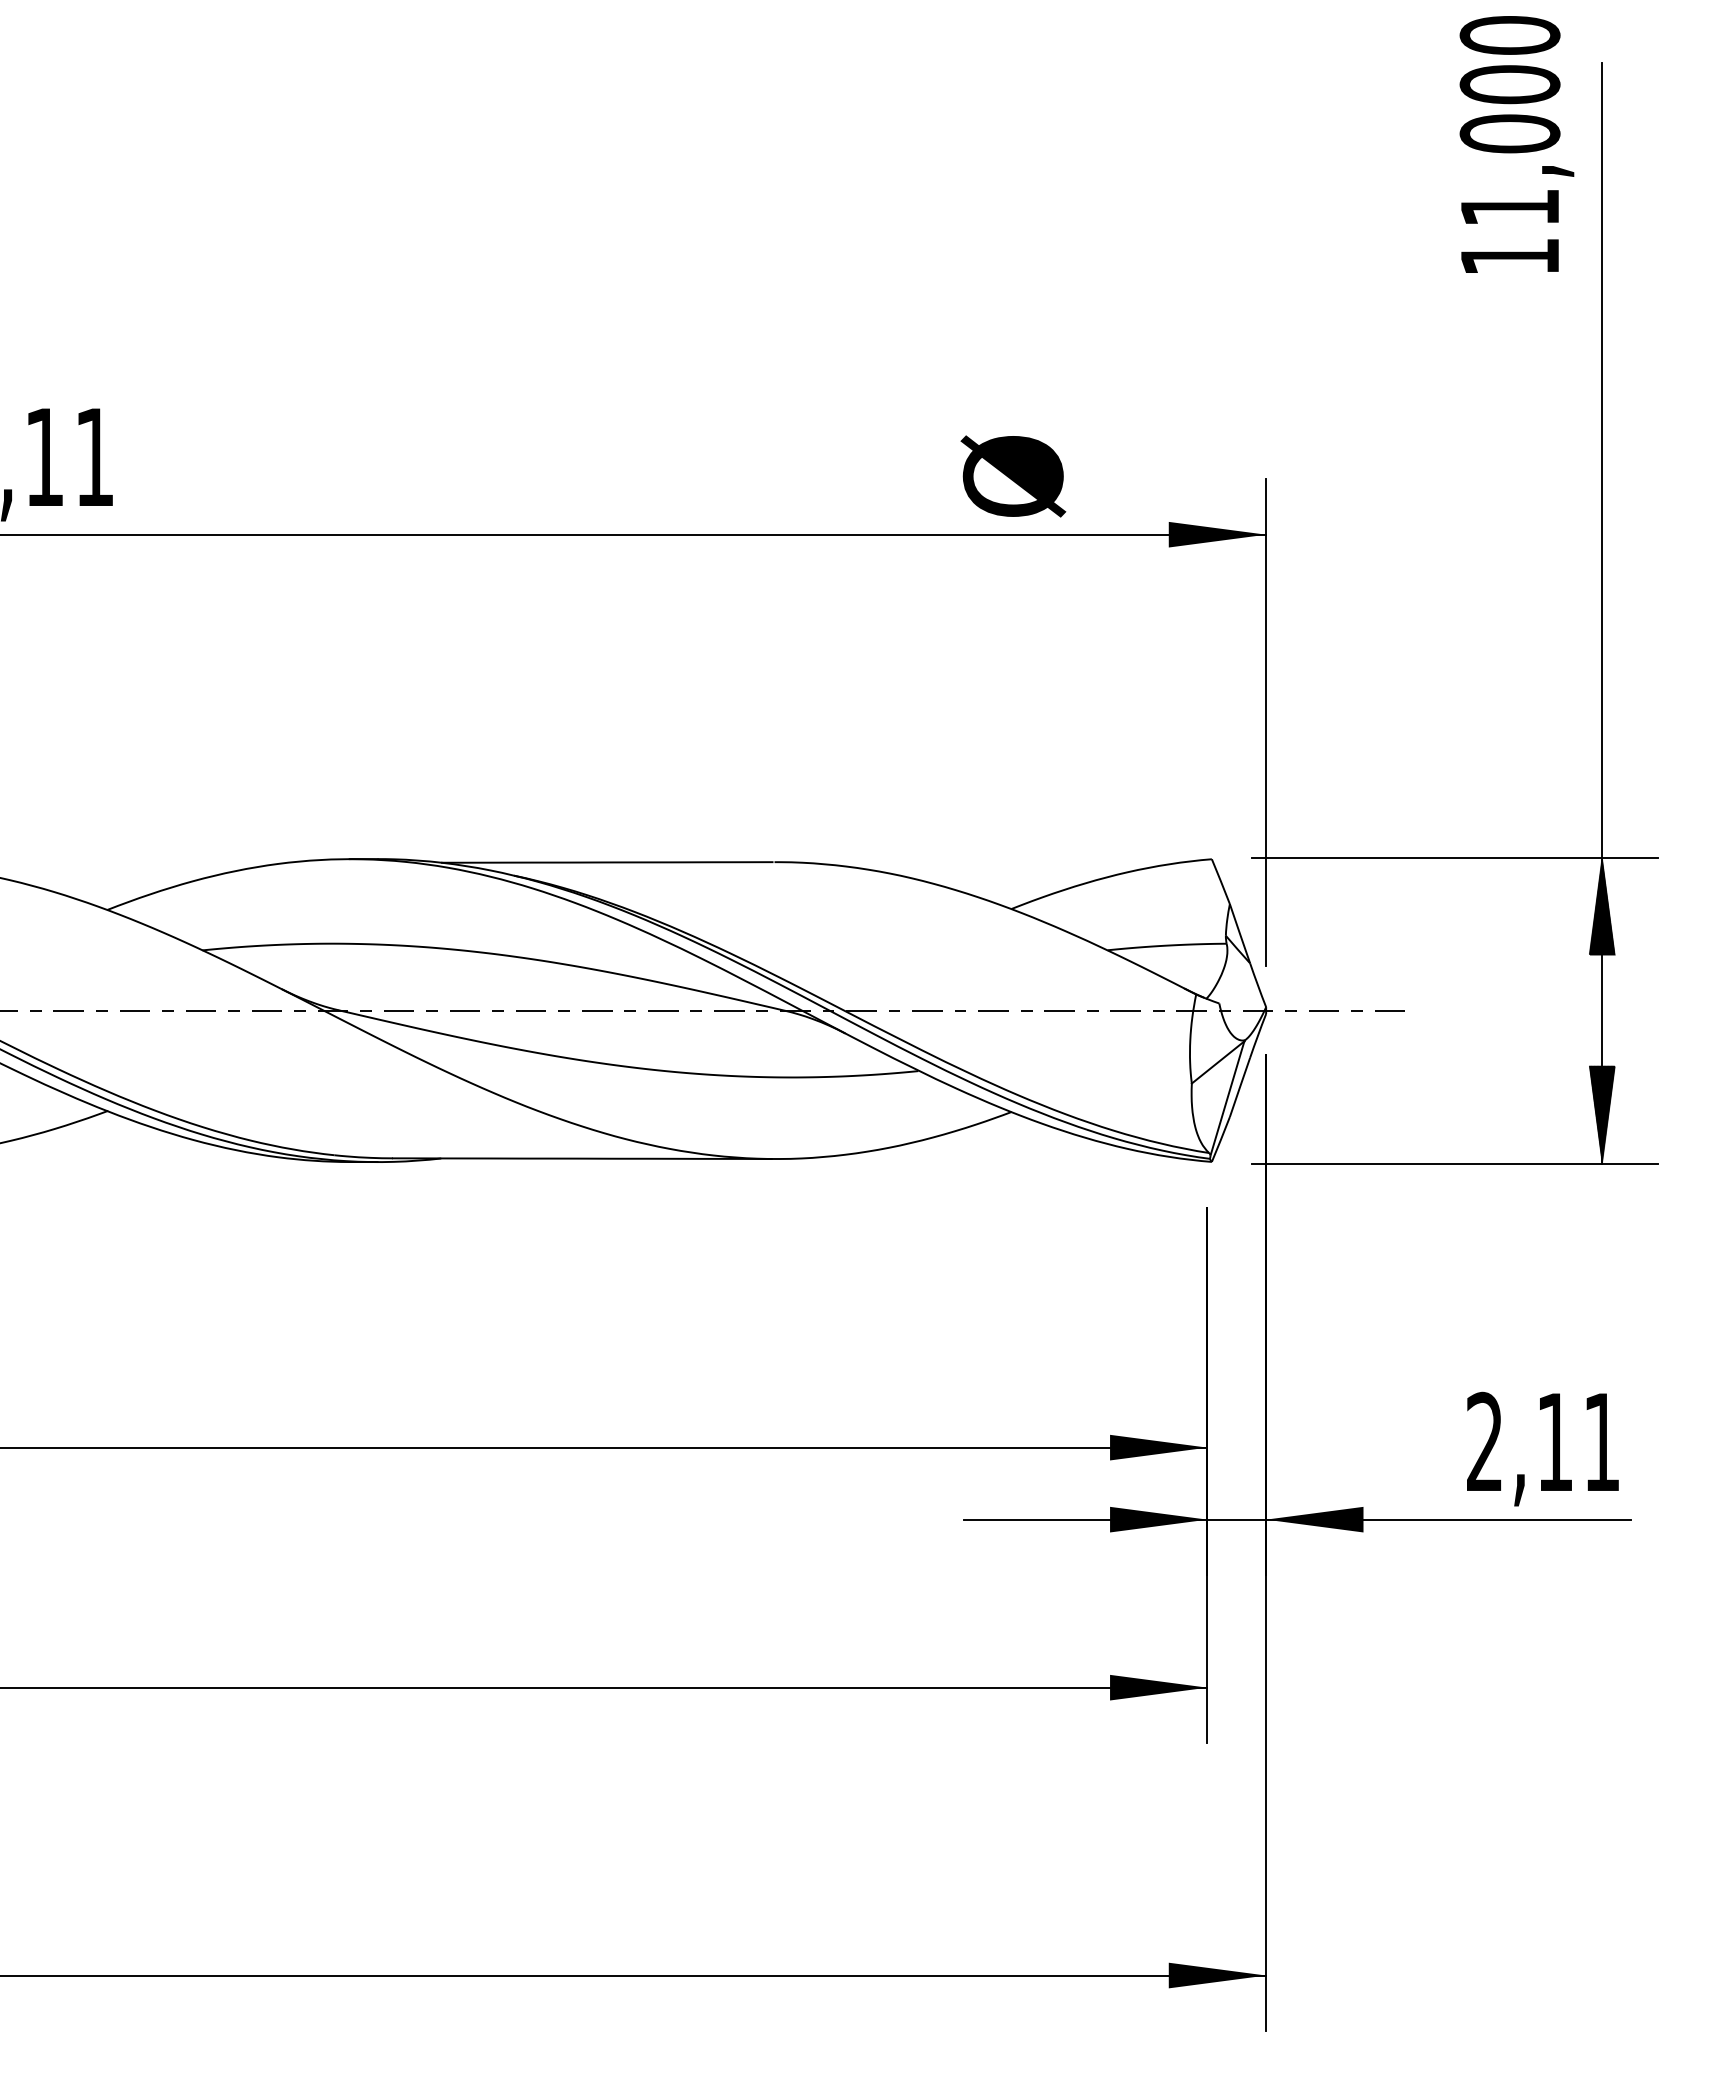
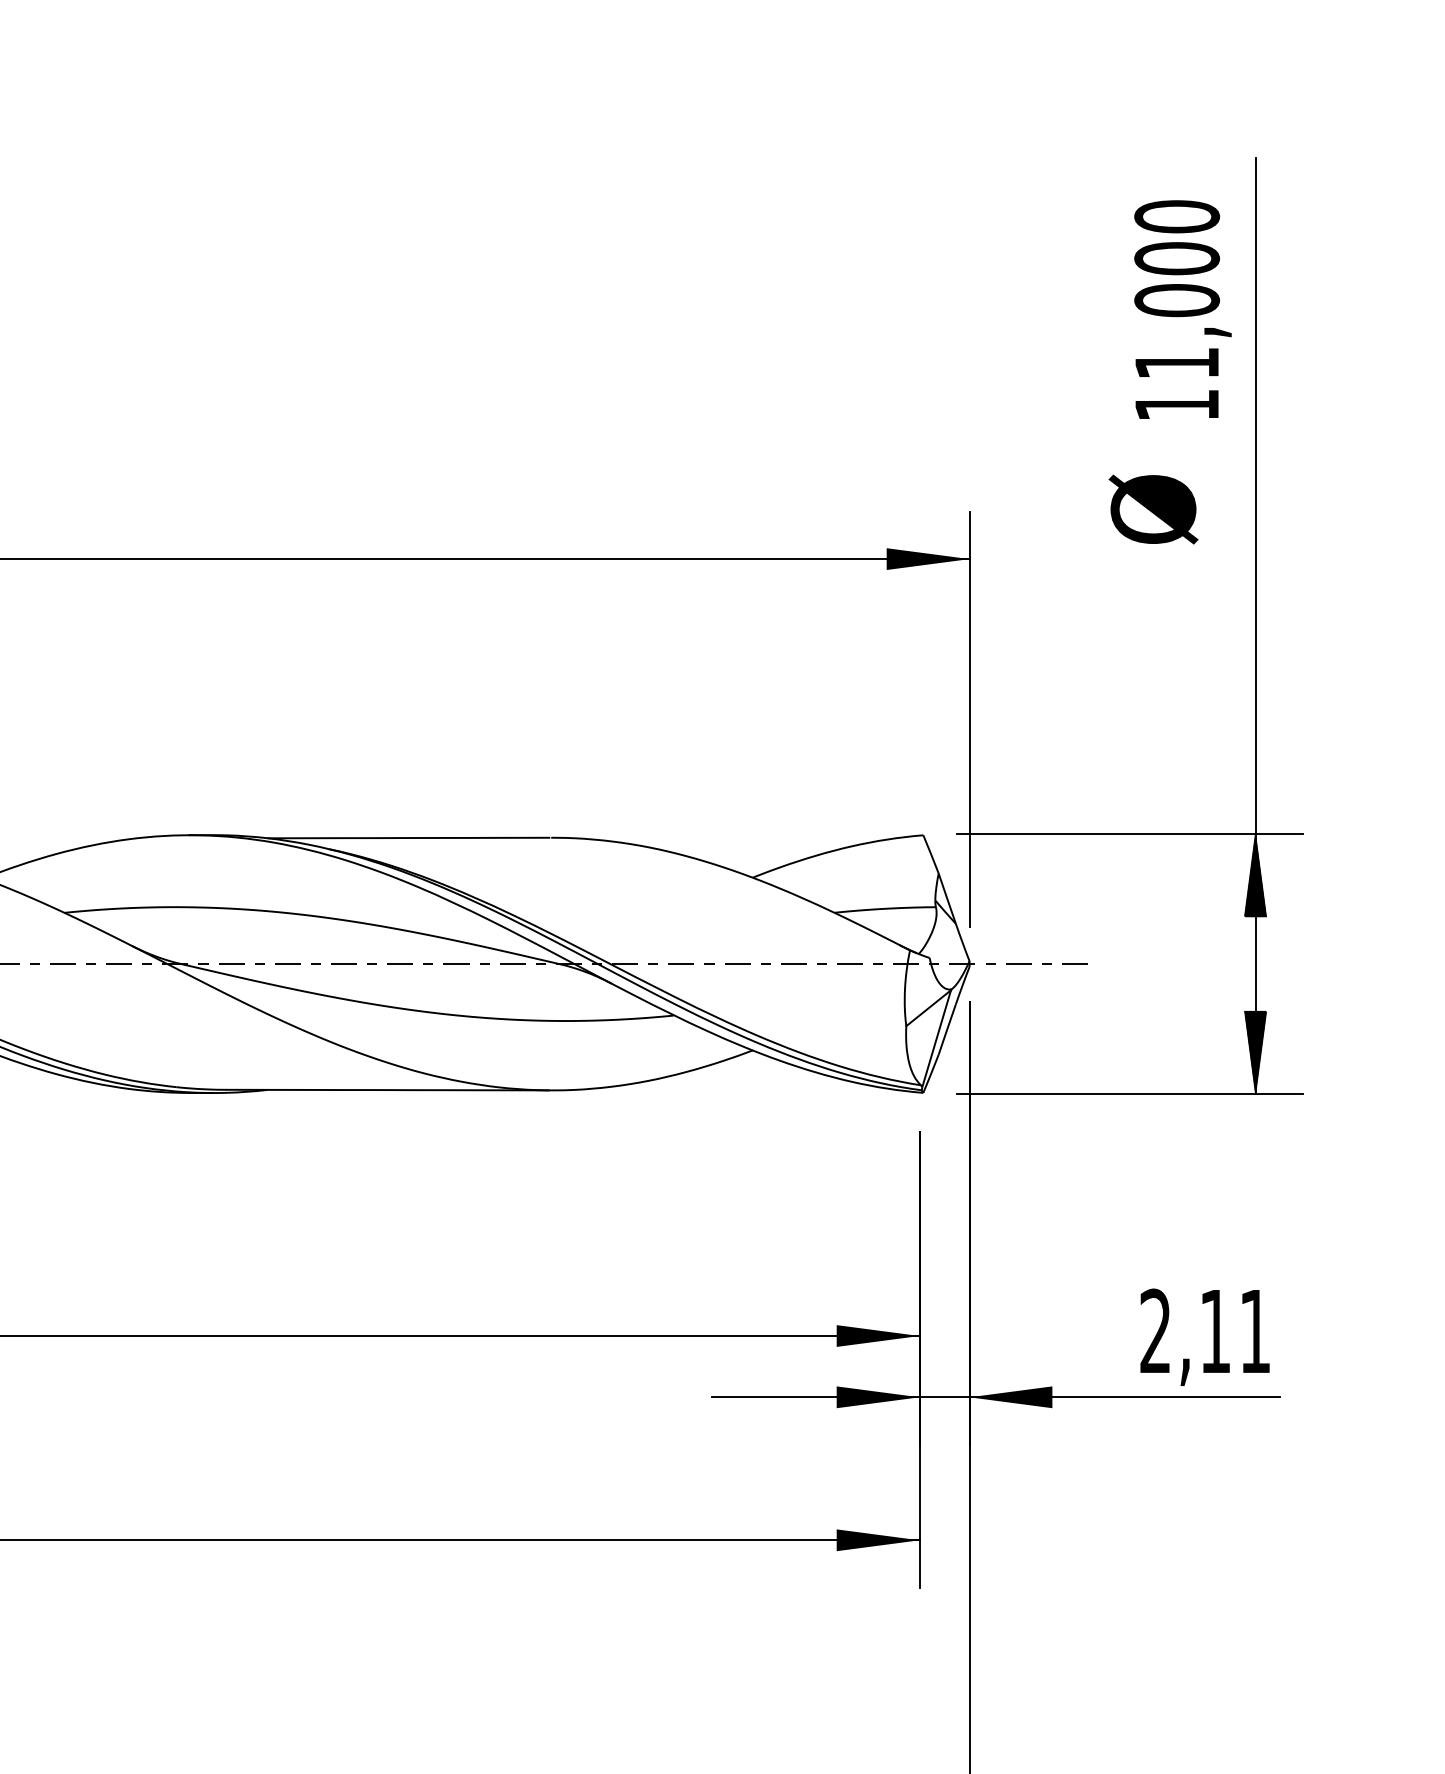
text: (1516, 144) -> (1182, 309), moved
text: (1013, 476) -> (1153, 509), moved

